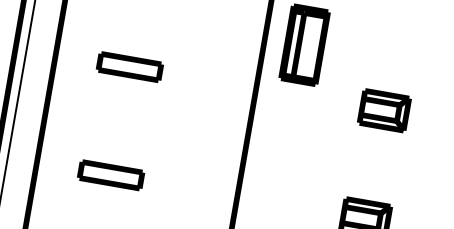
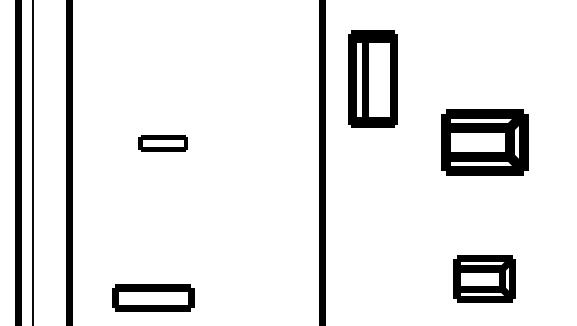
part: (130, 67) -> (163, 143), size x0.6
part: (384, 110) -> (484, 142), size x1.4
part: (111, 174) -> (153, 297), moved

